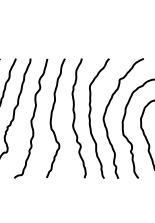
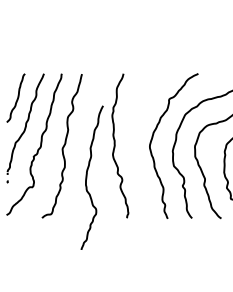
curve: (51, 118) -> (87, 177), moved
curve: (90, 119) -> (134, 147), removed

